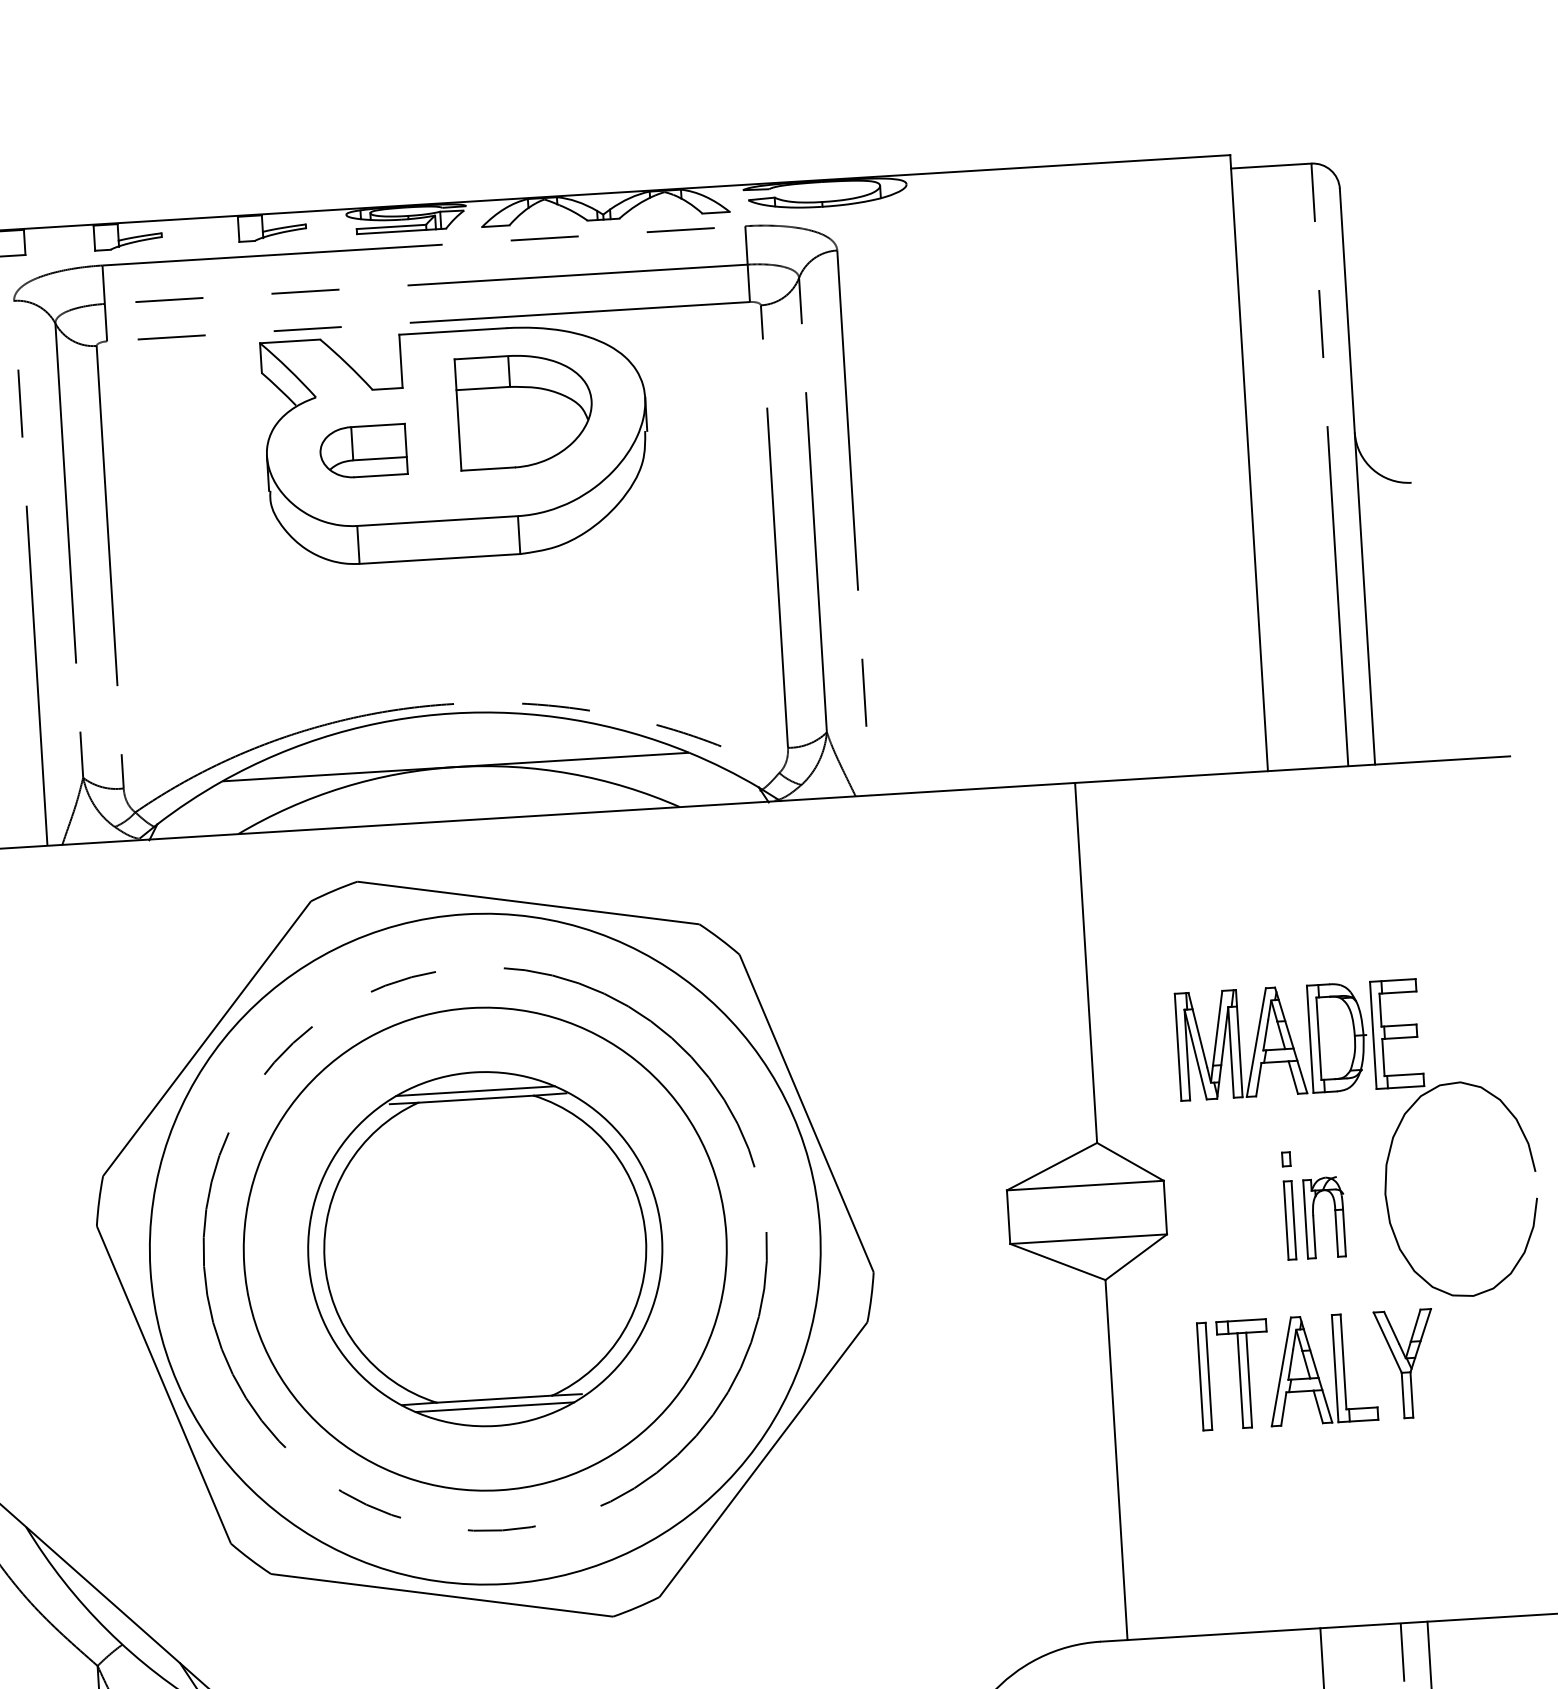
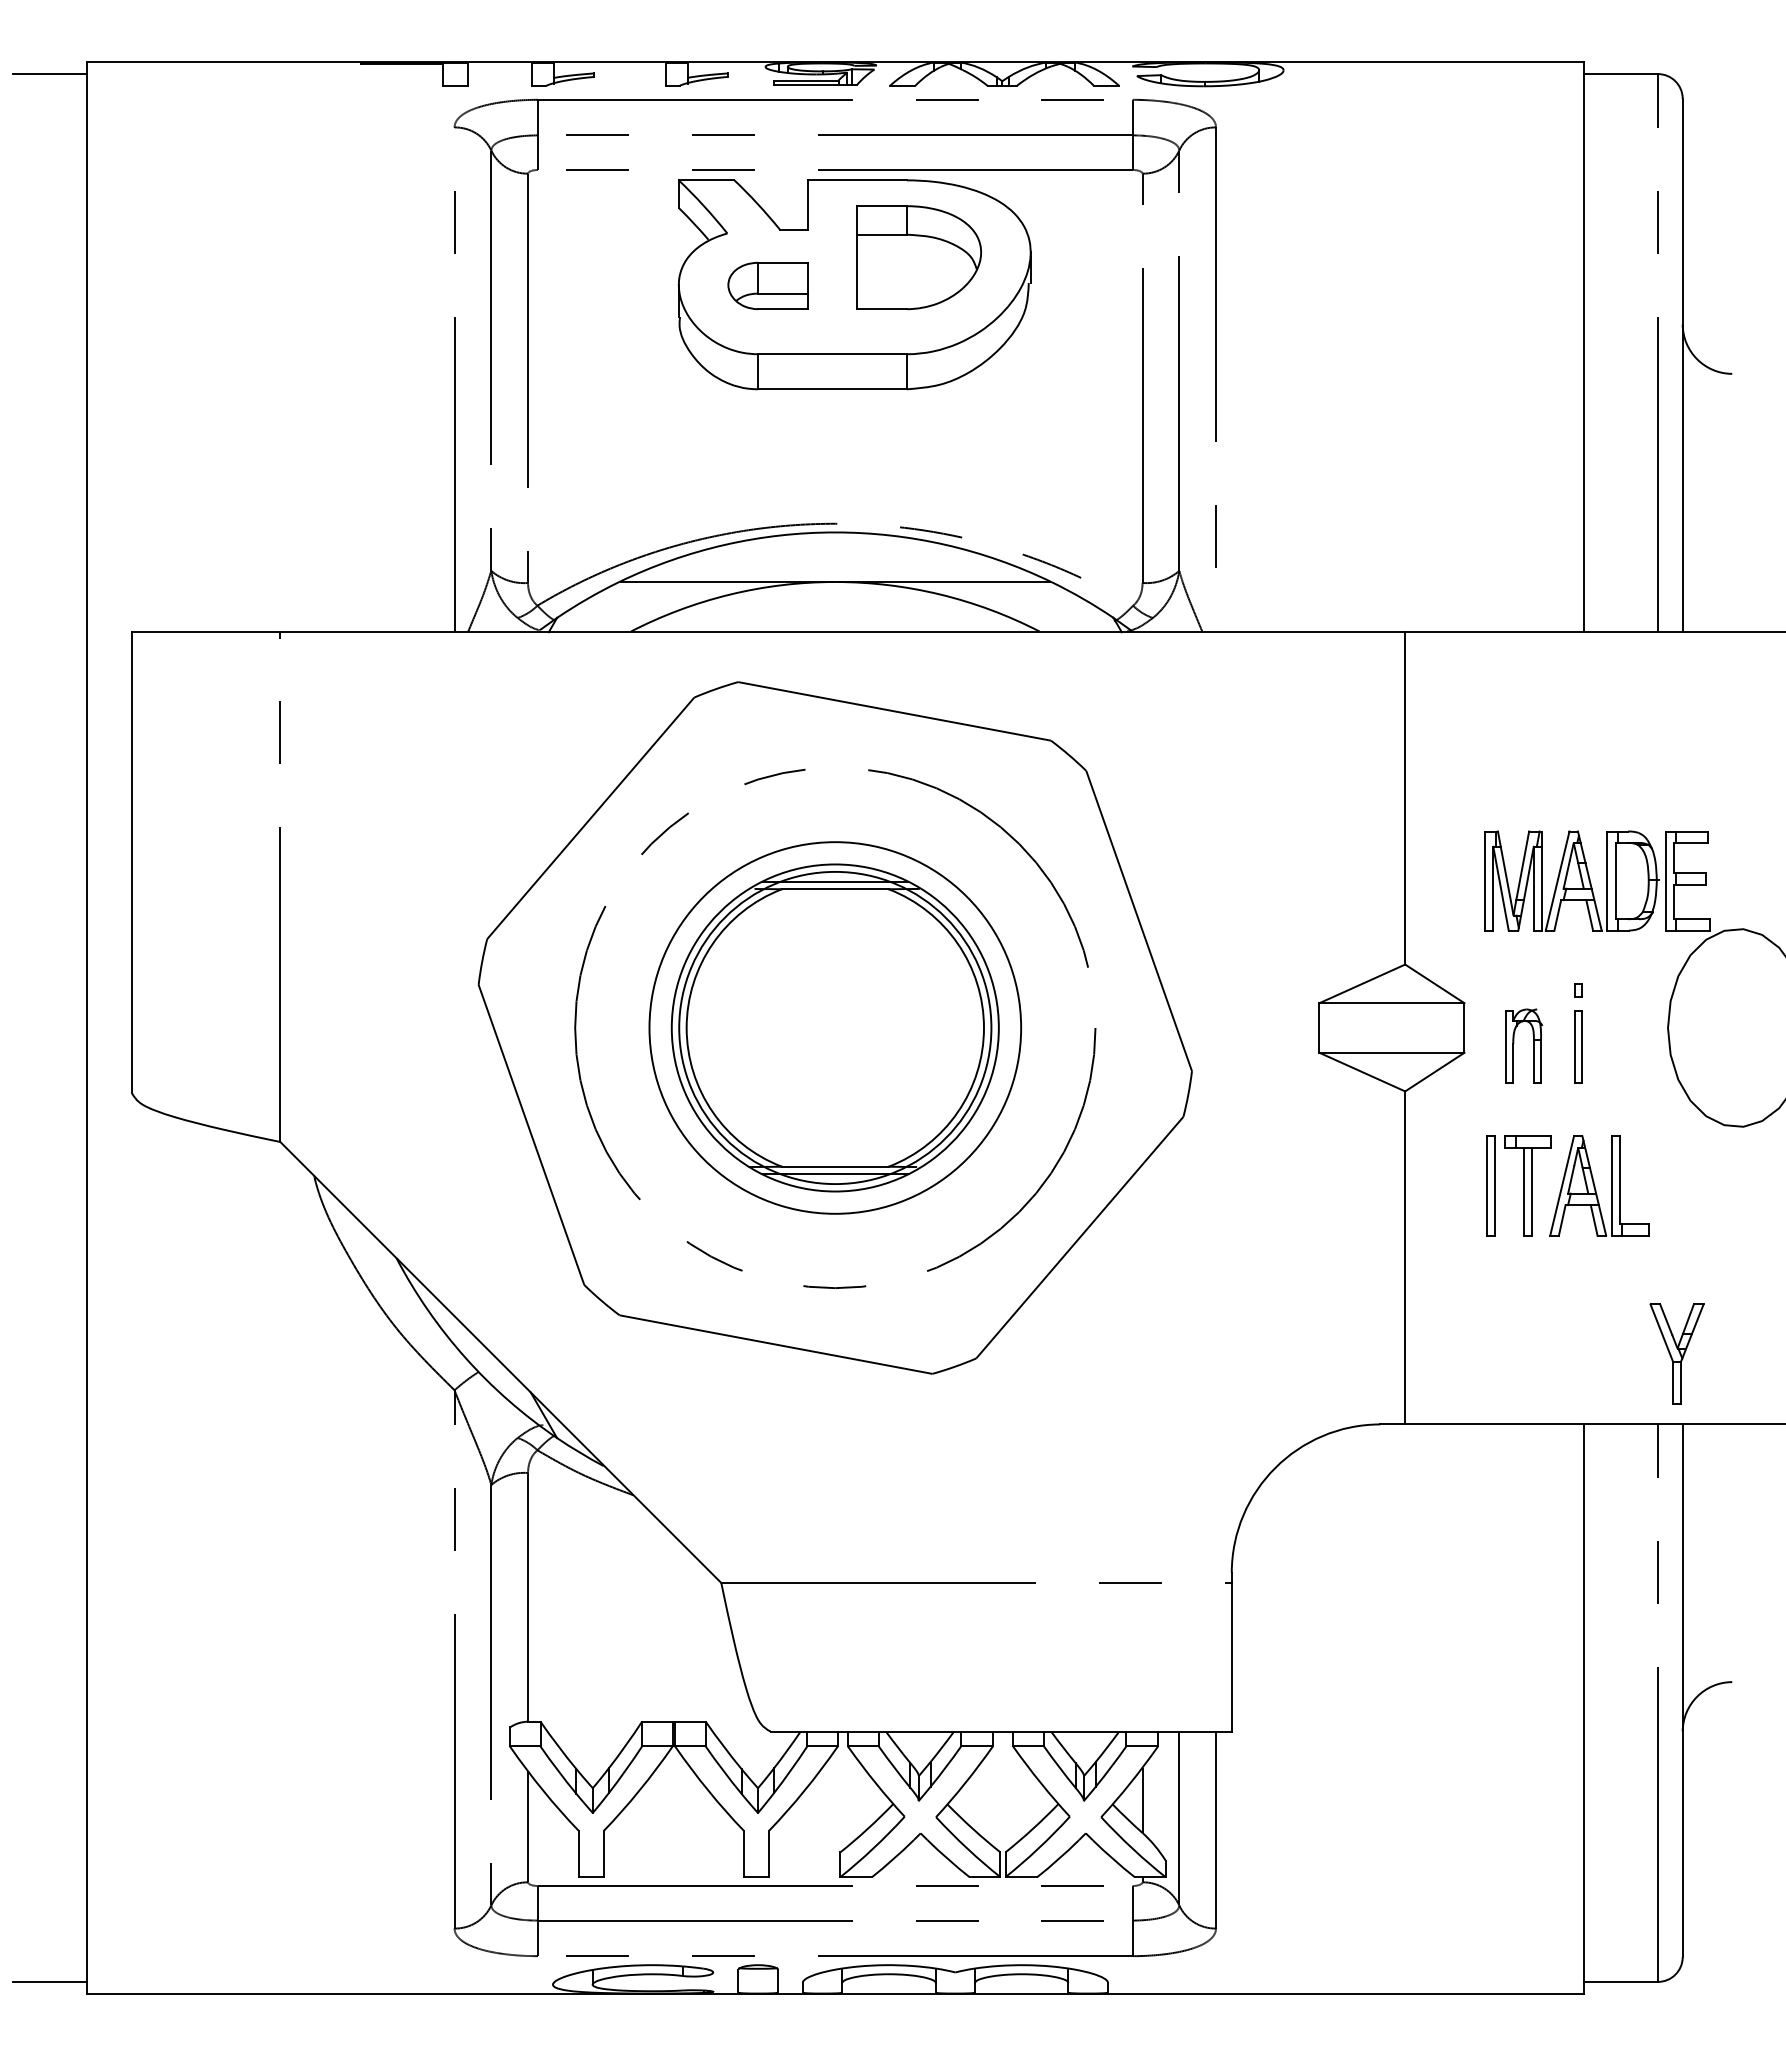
part: (1335, 1216) -> (1533, 1045), moved
circle: (485, 1248) -> (835, 1027), size x0.6
circle: (485, 1248) -> (835, 1027), size x0.7
part: (1404, 1363) -> (1676, 1353), moved

